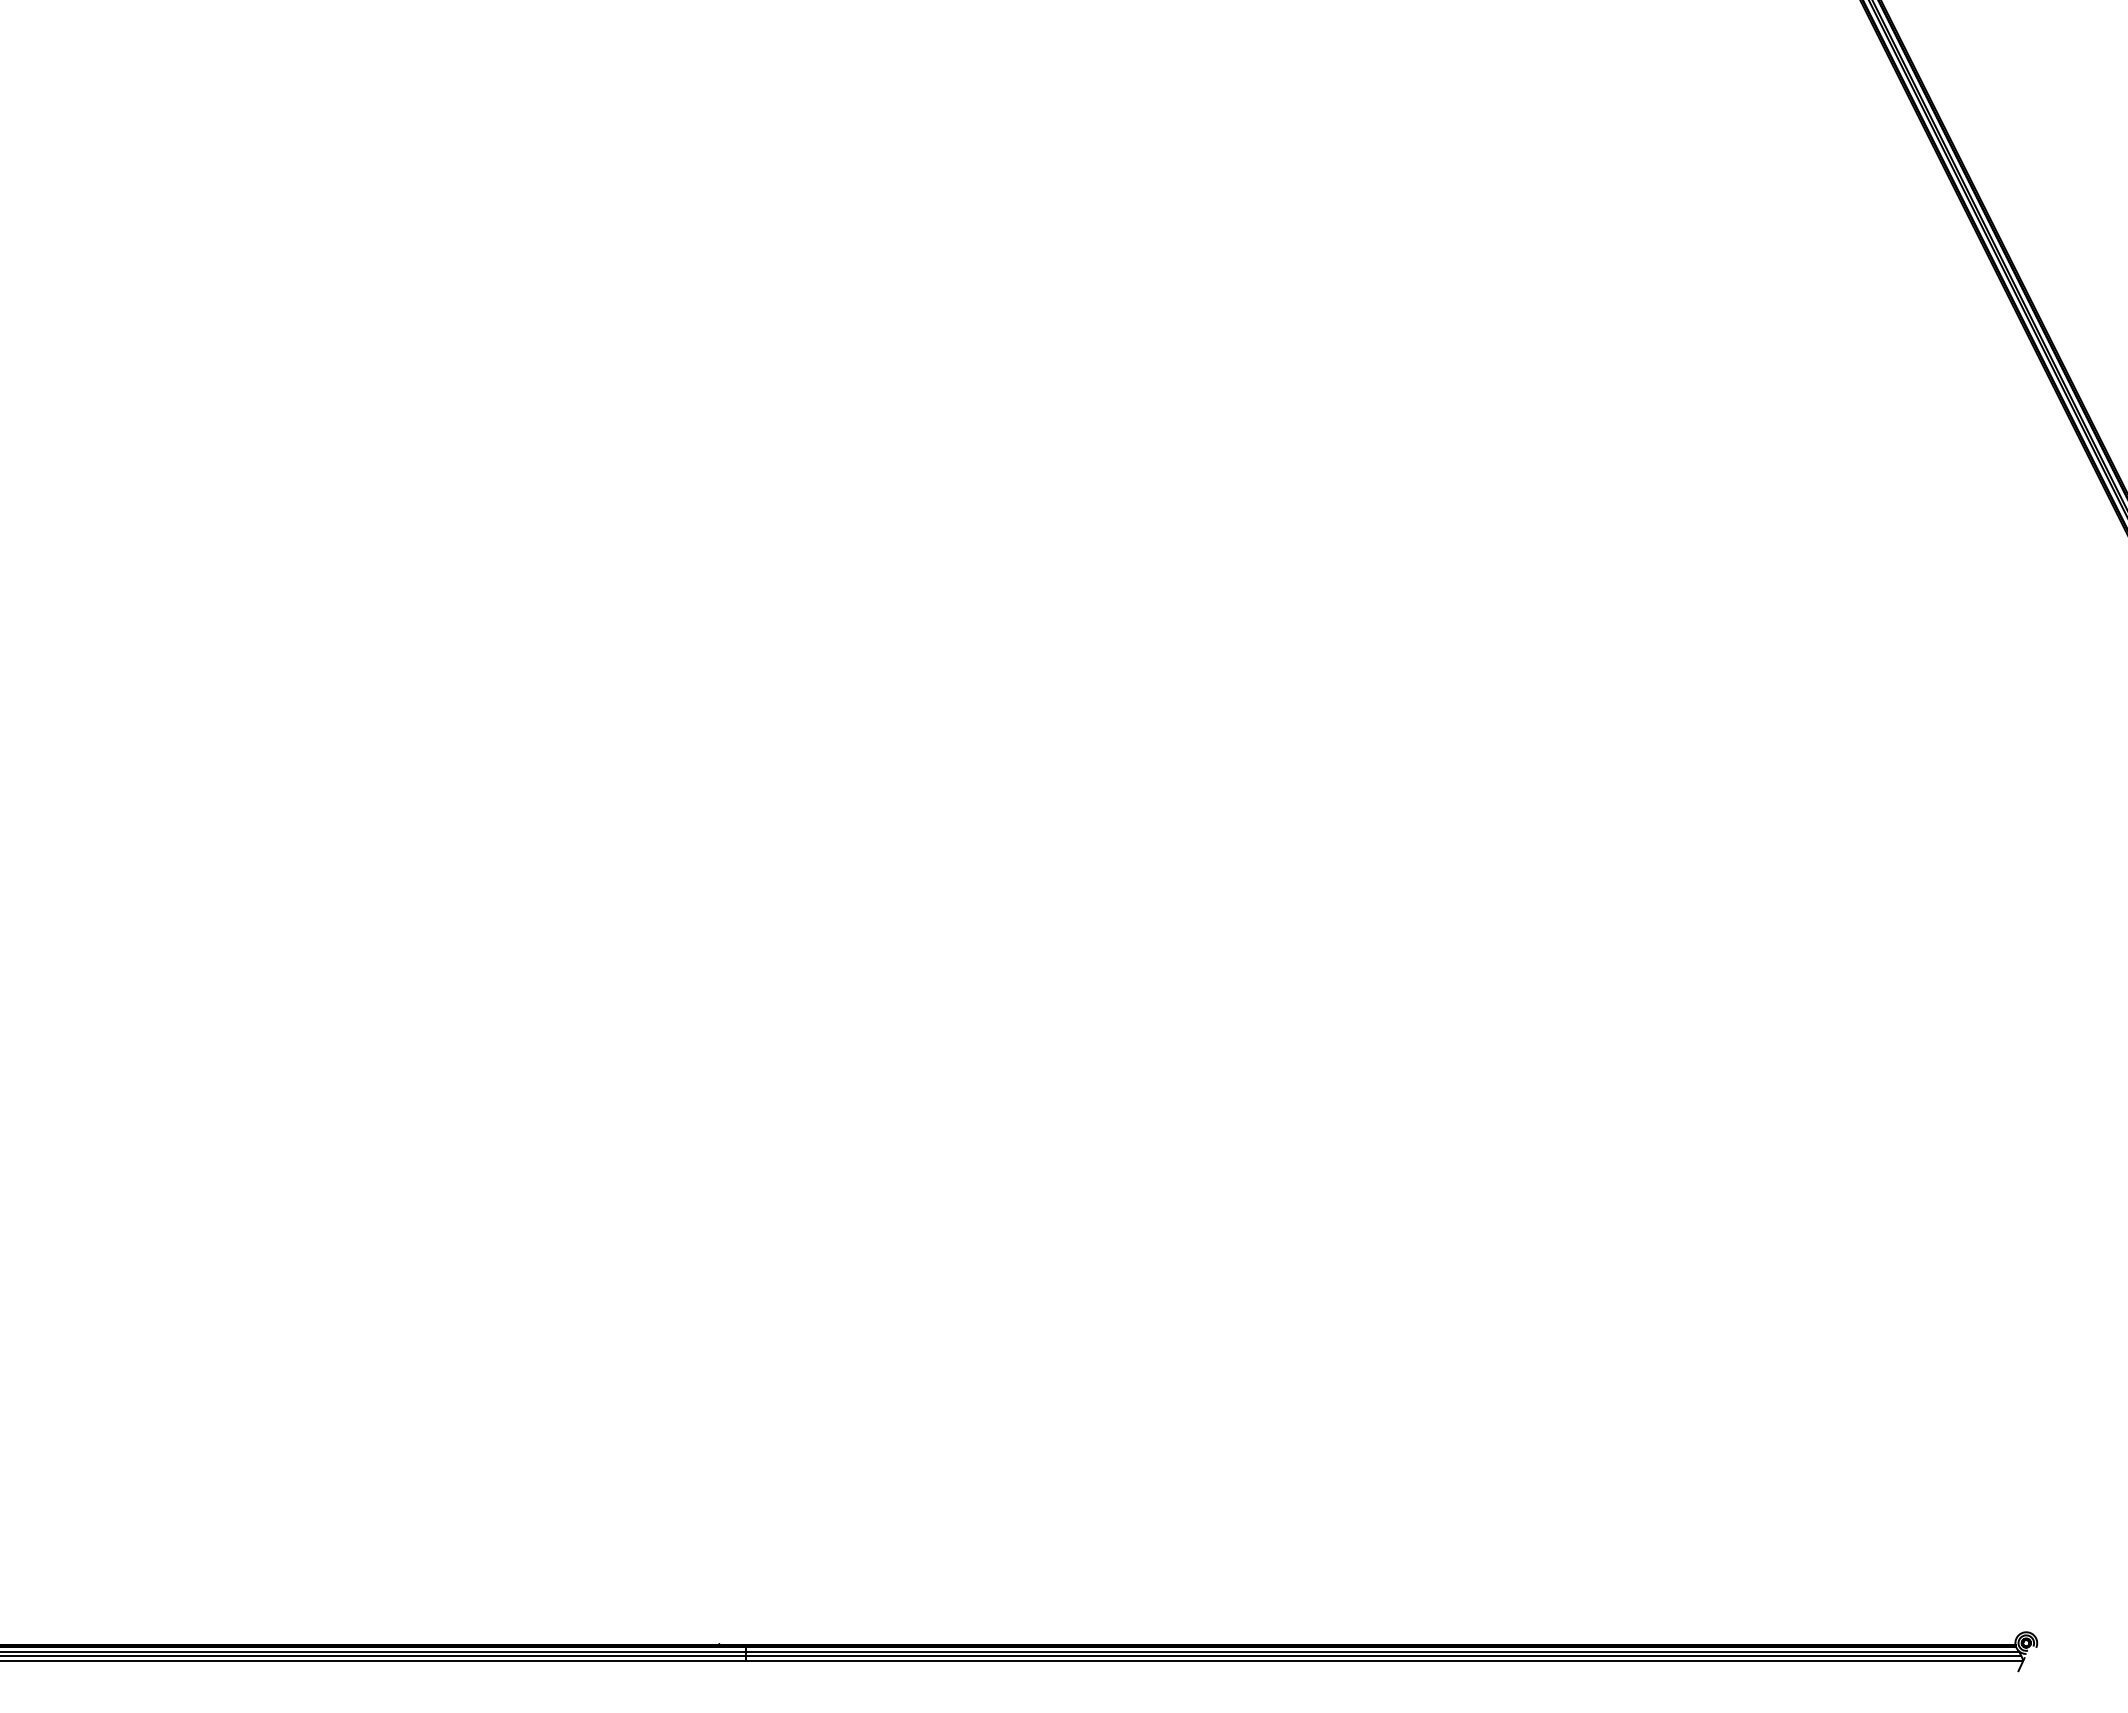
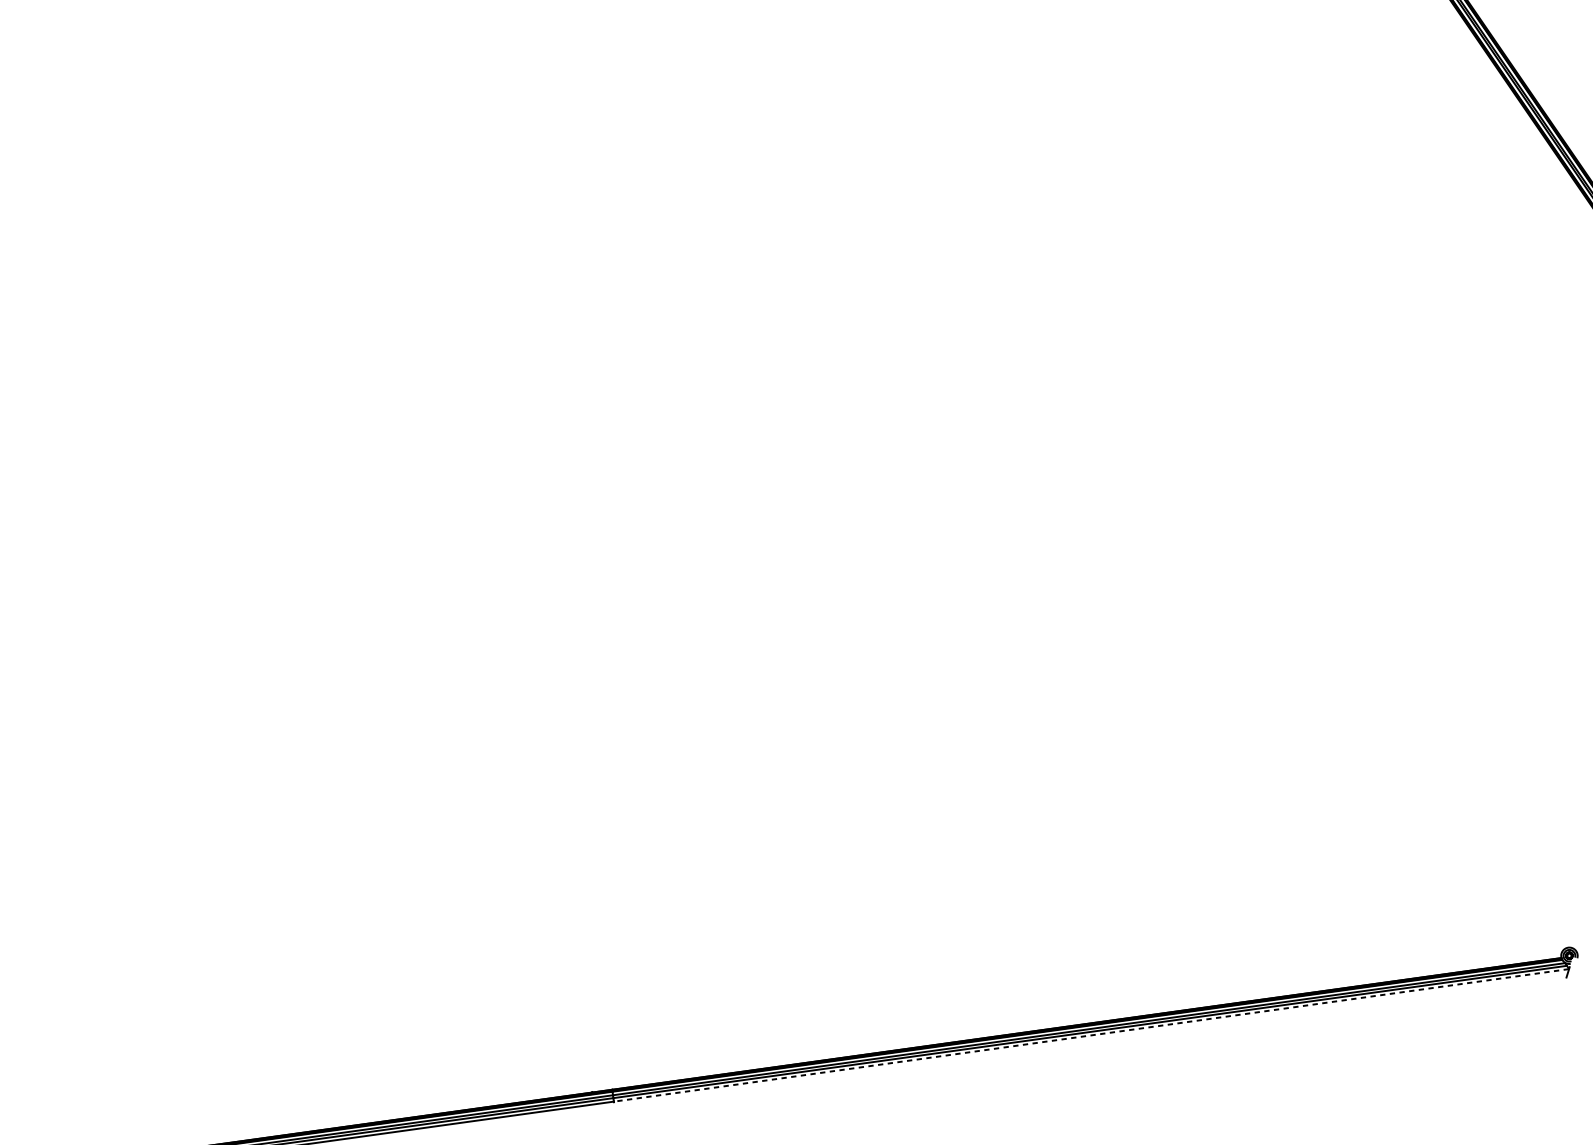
line: (1384, 1660) -> (1091, 1035), solid -> dashed

